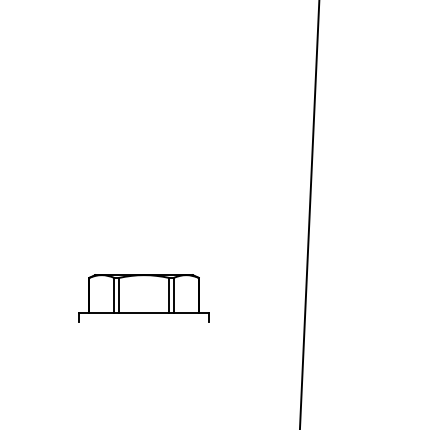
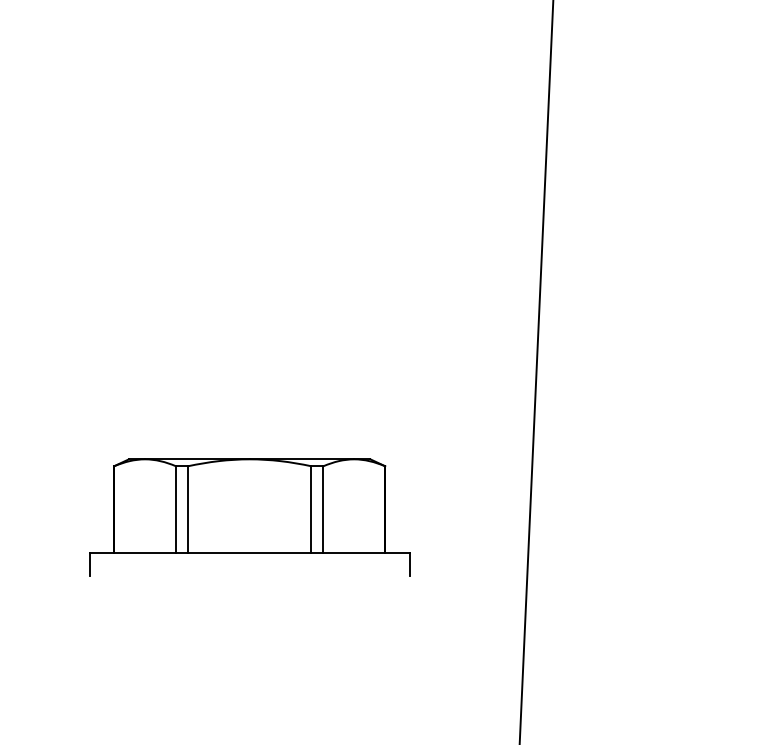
part: (143, 298) -> (248, 517), size x1.43

